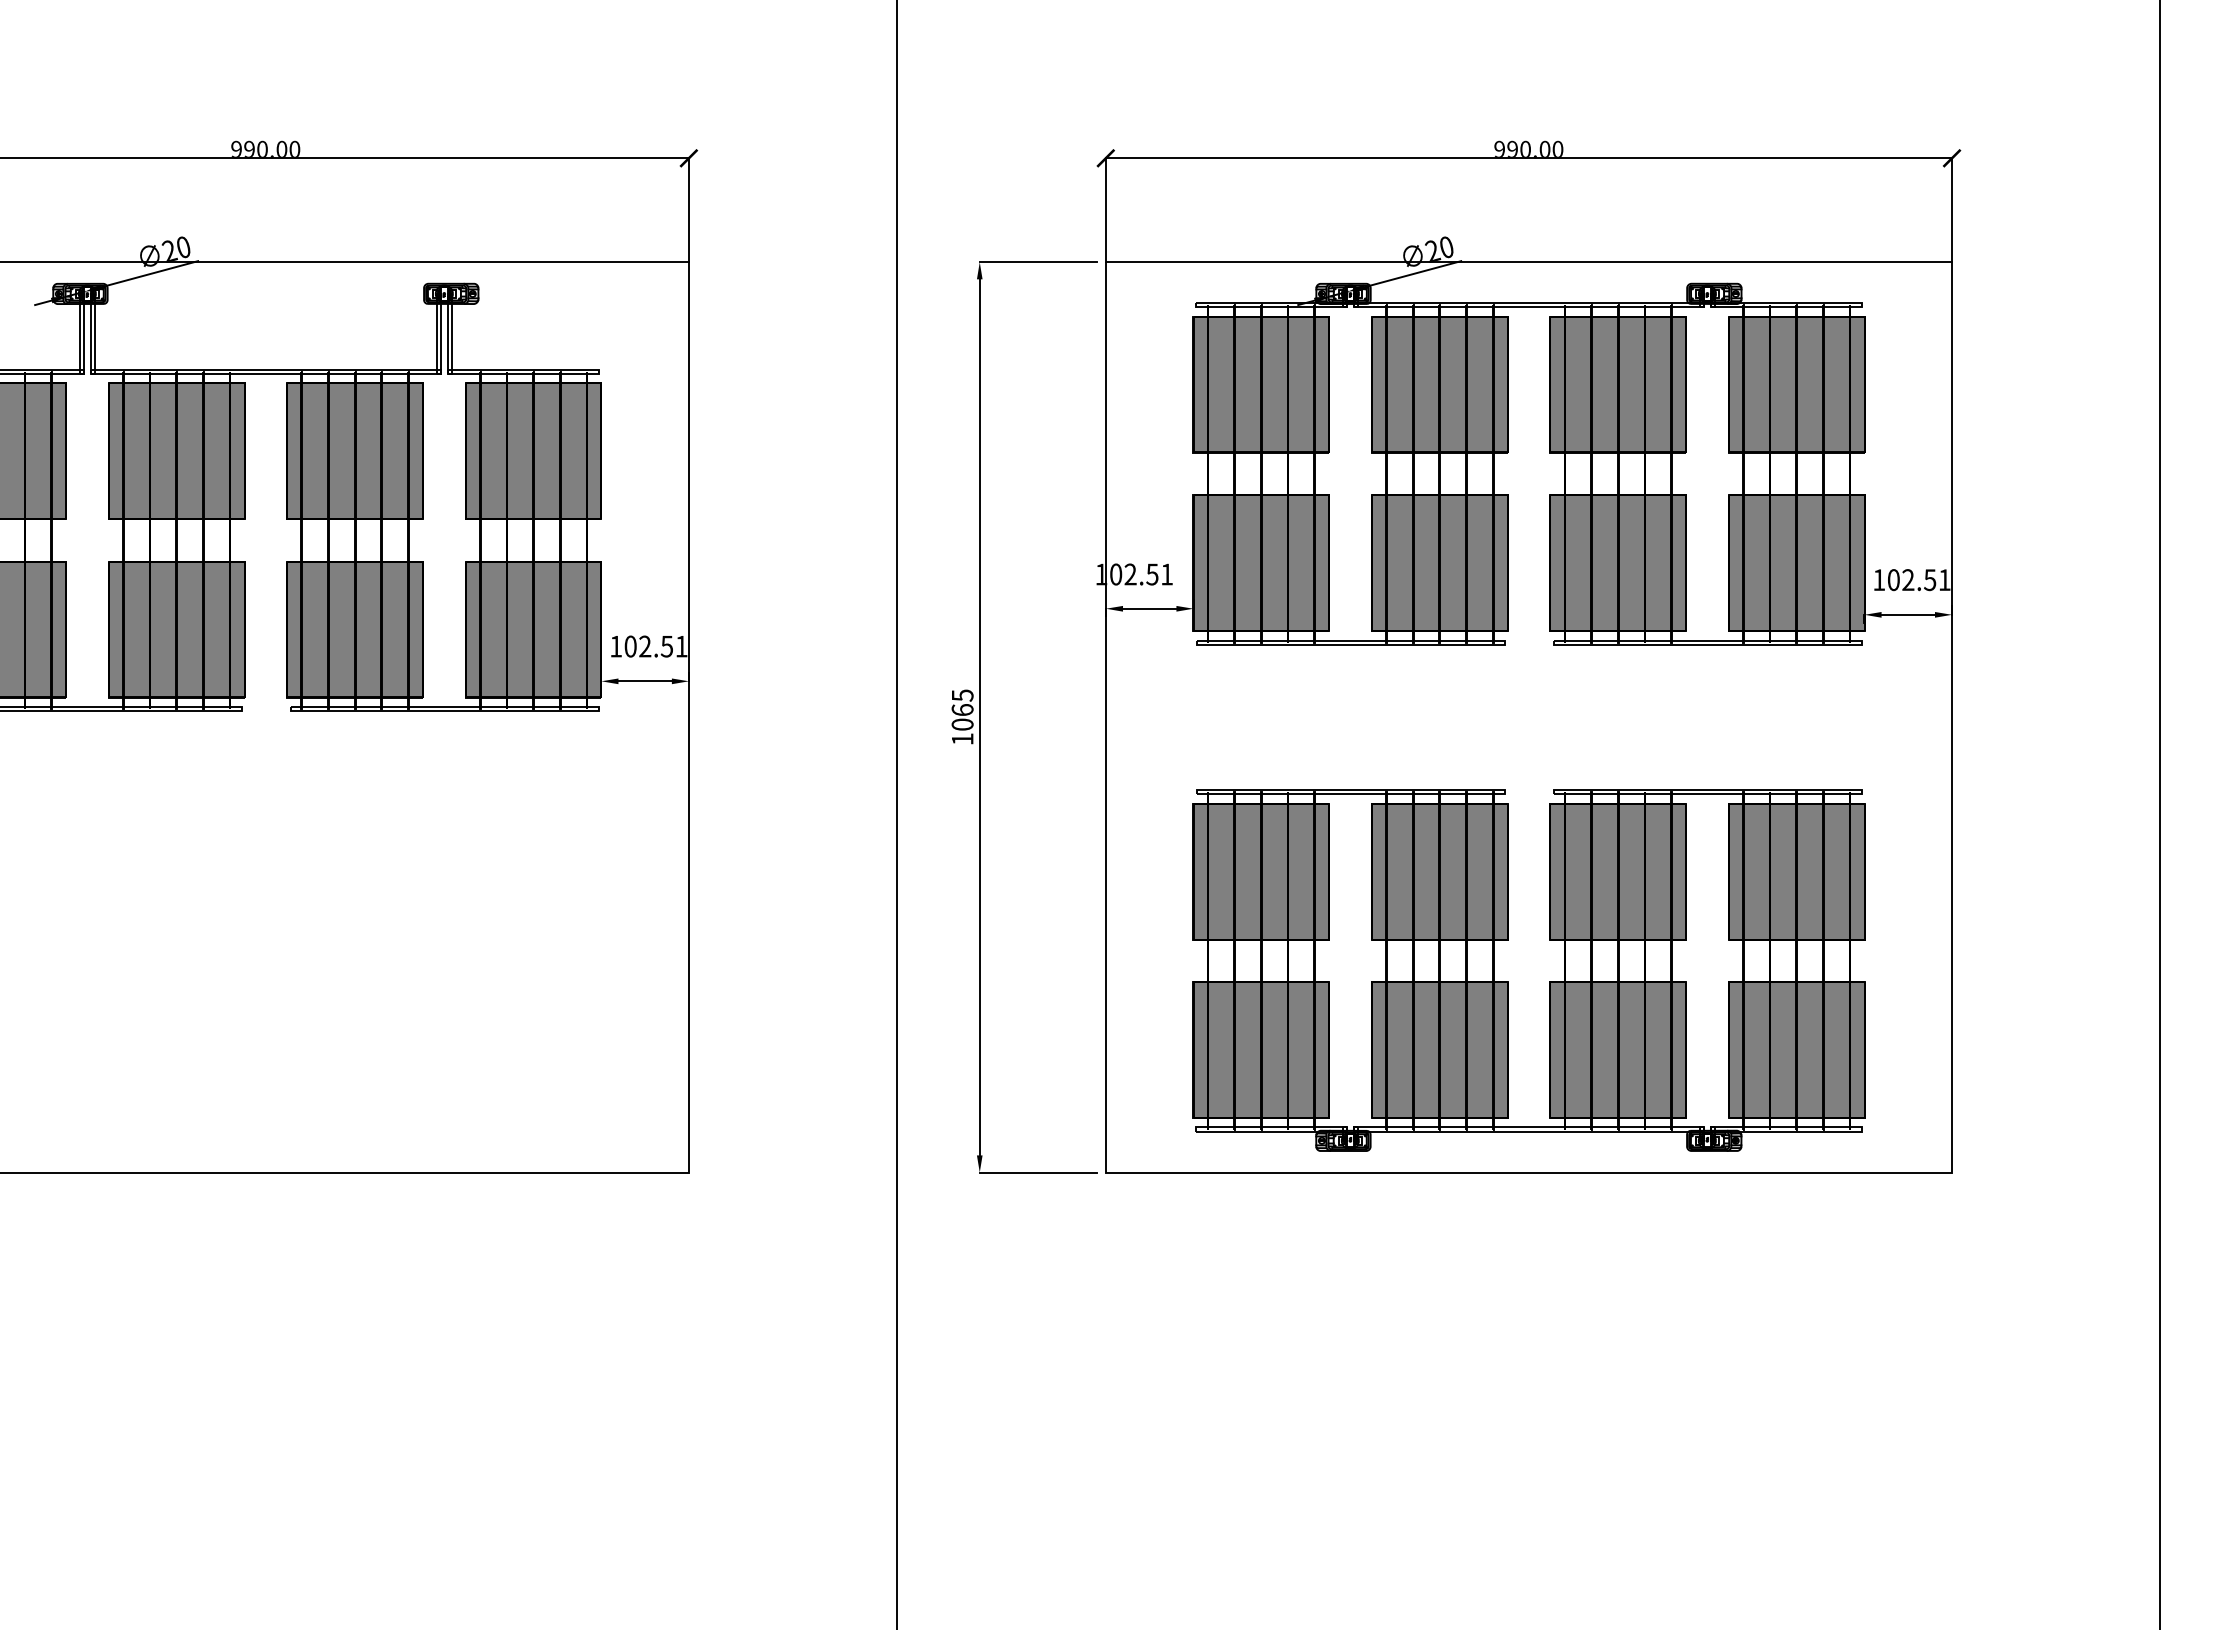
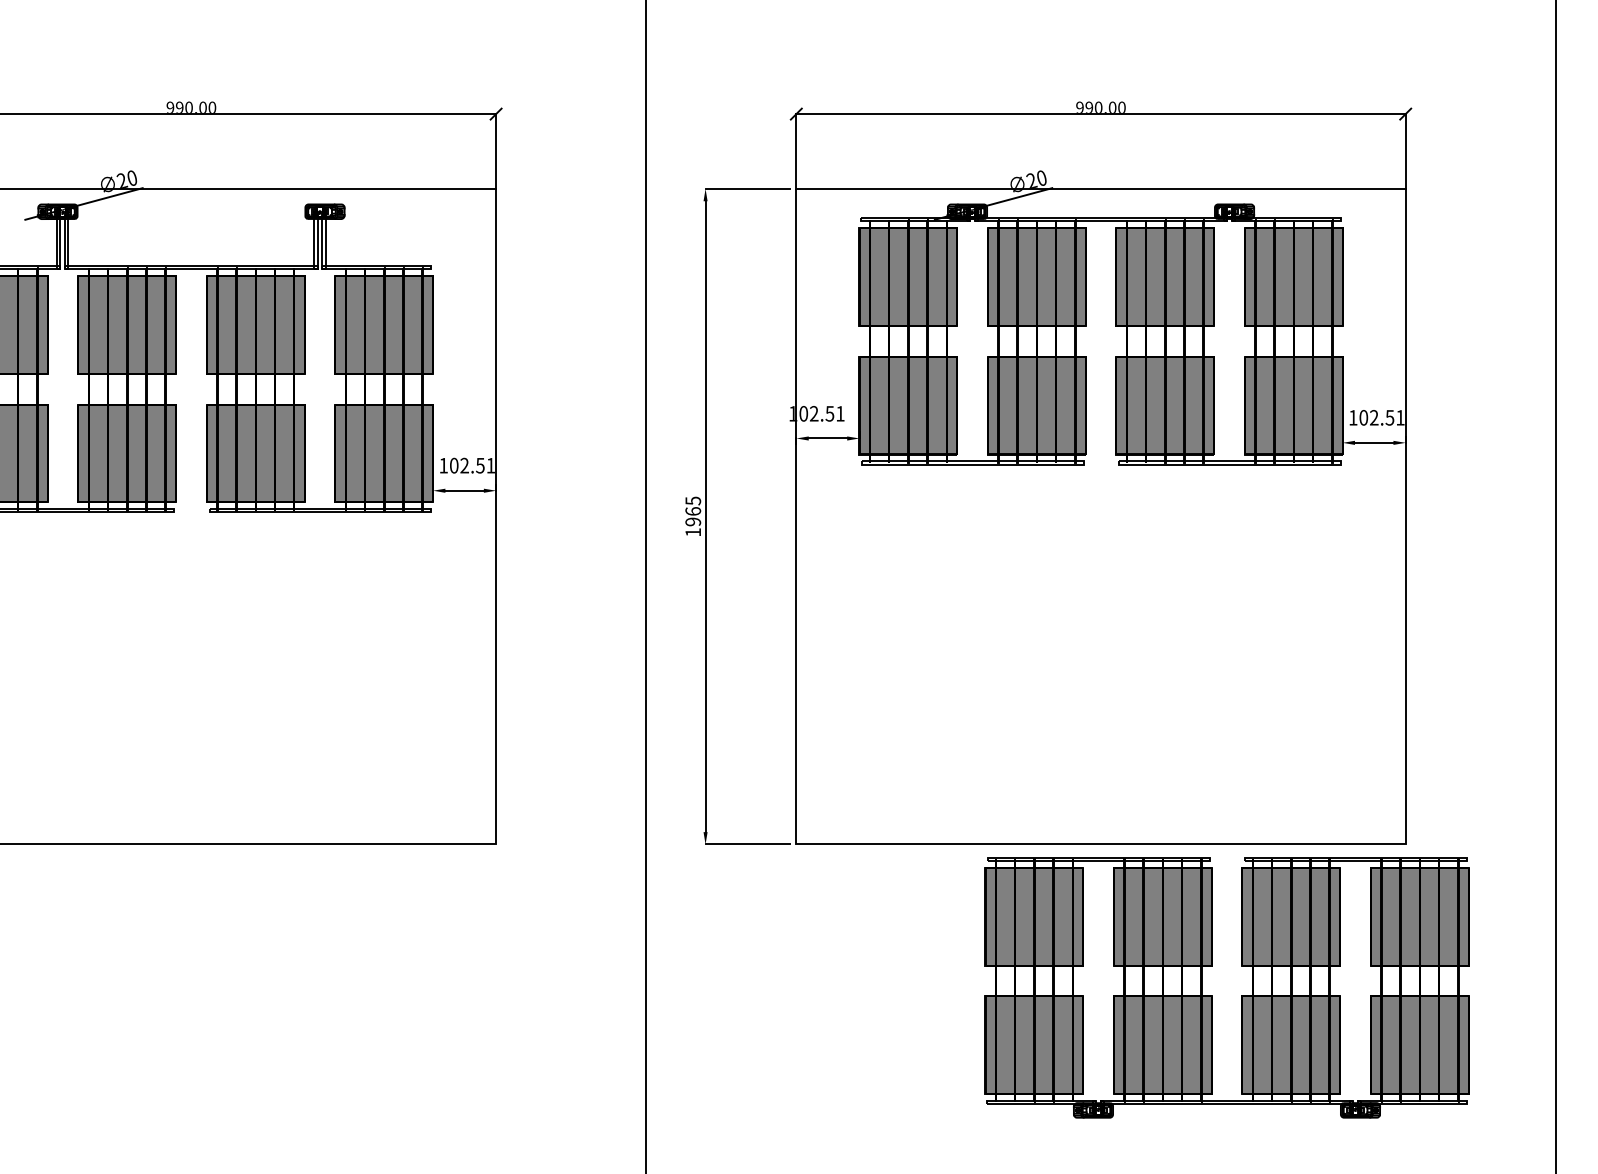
text: (962, 724) -> (693, 521), 1065 -> 1965
part: (1508, 981) -> (1212, 995), moved

